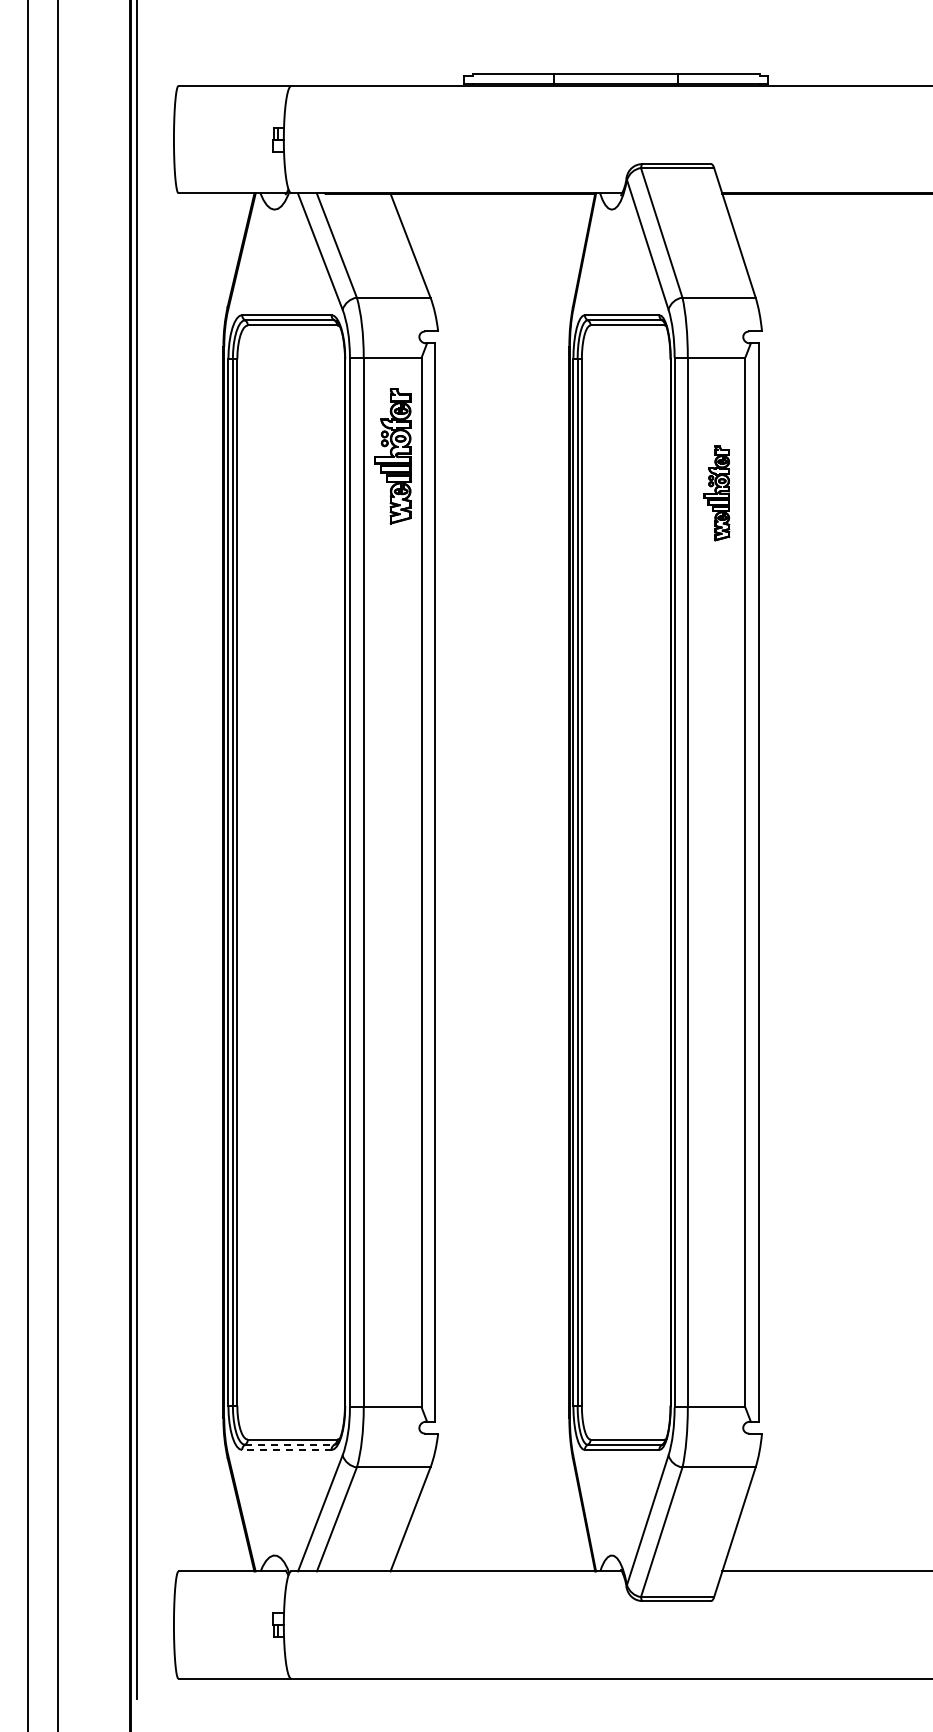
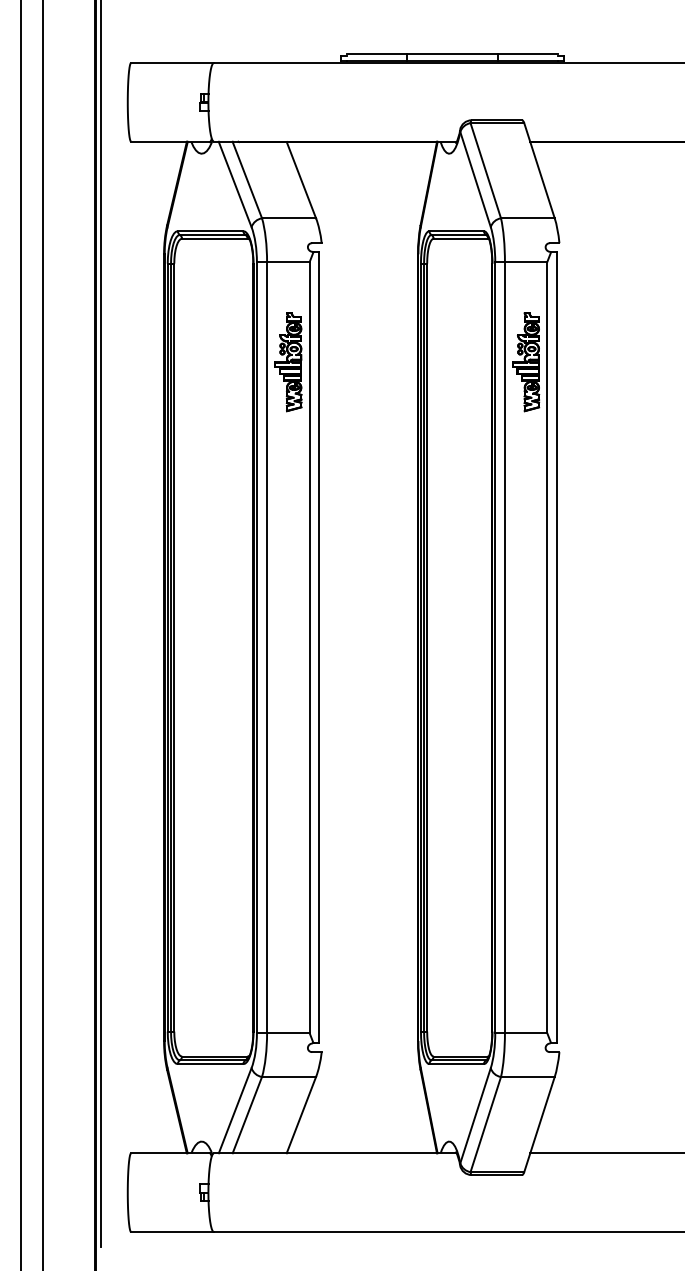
part: (392, 456) -> (288, 362), moved
part: (716, 493) -> (526, 362), size x1.43
line: (289, 1444) -> (212, 1060), dashed -> solid
line: (286, 1450) -> (210, 1064), dashed -> solid

